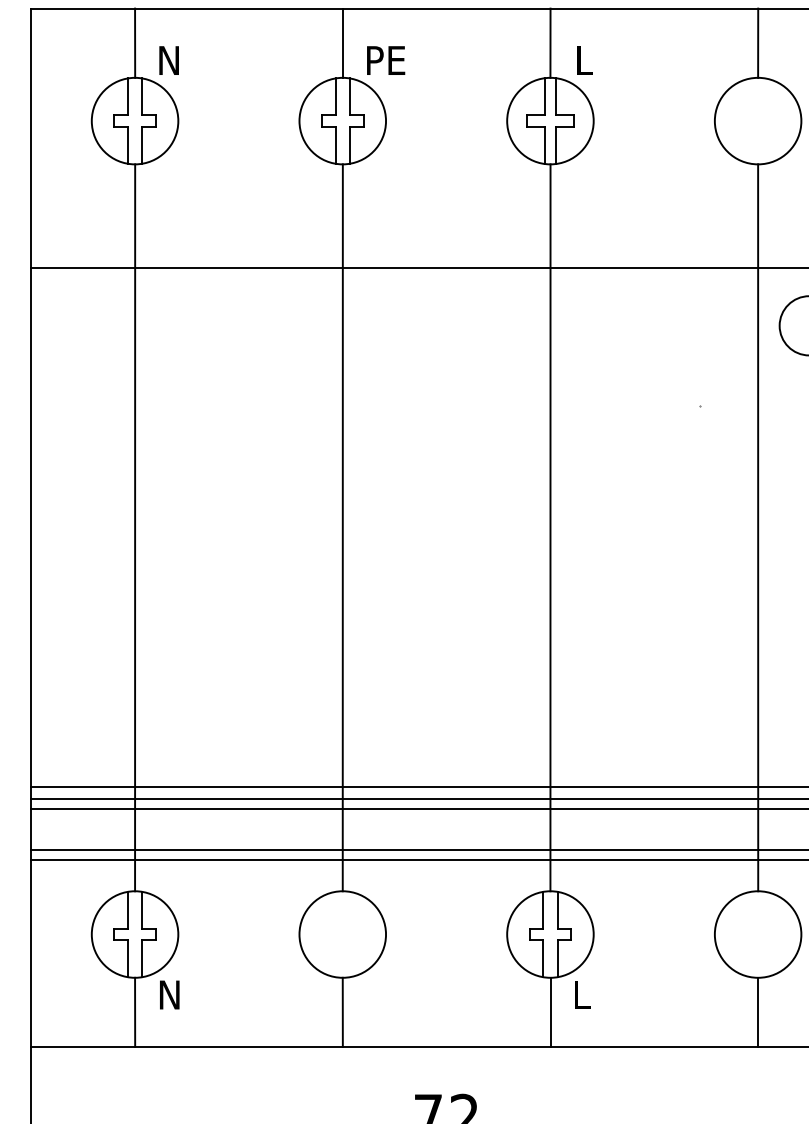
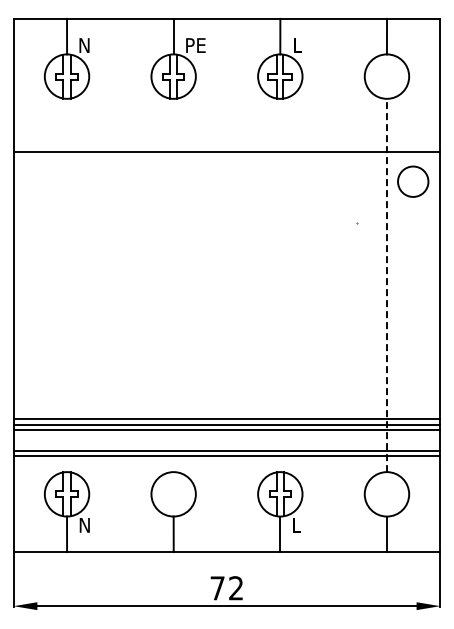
line: (135, 527) -> (67, 285), removed
line: (342, 527) -> (173, 285), removed
line: (550, 527) -> (280, 285), removed
line: (757, 527) -> (386, 285), solid -> dashed

